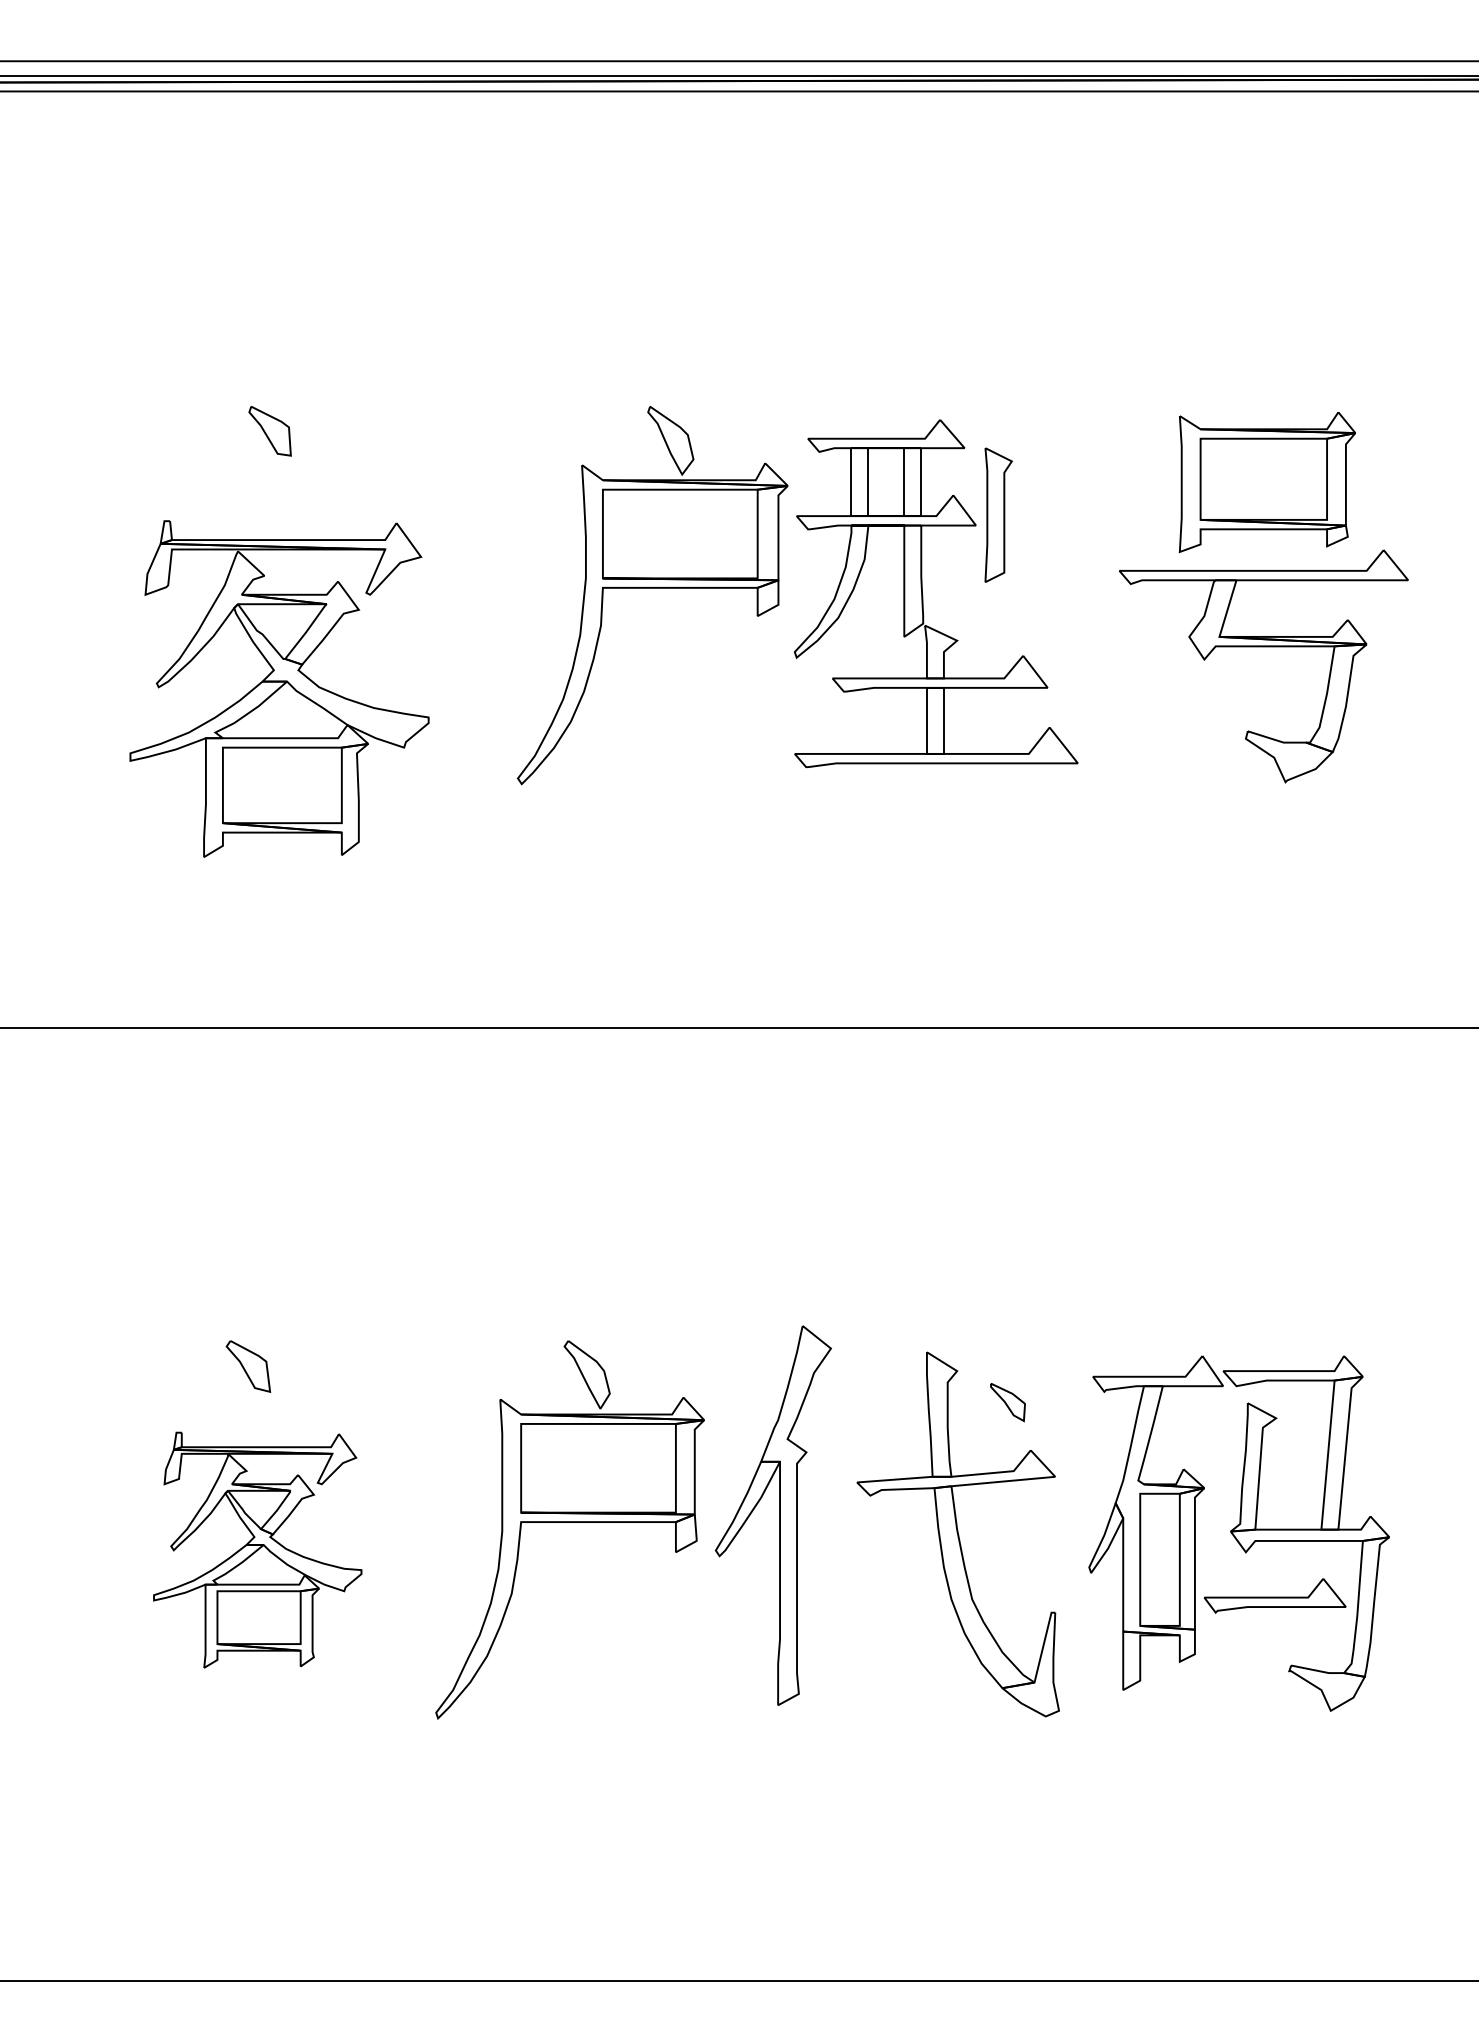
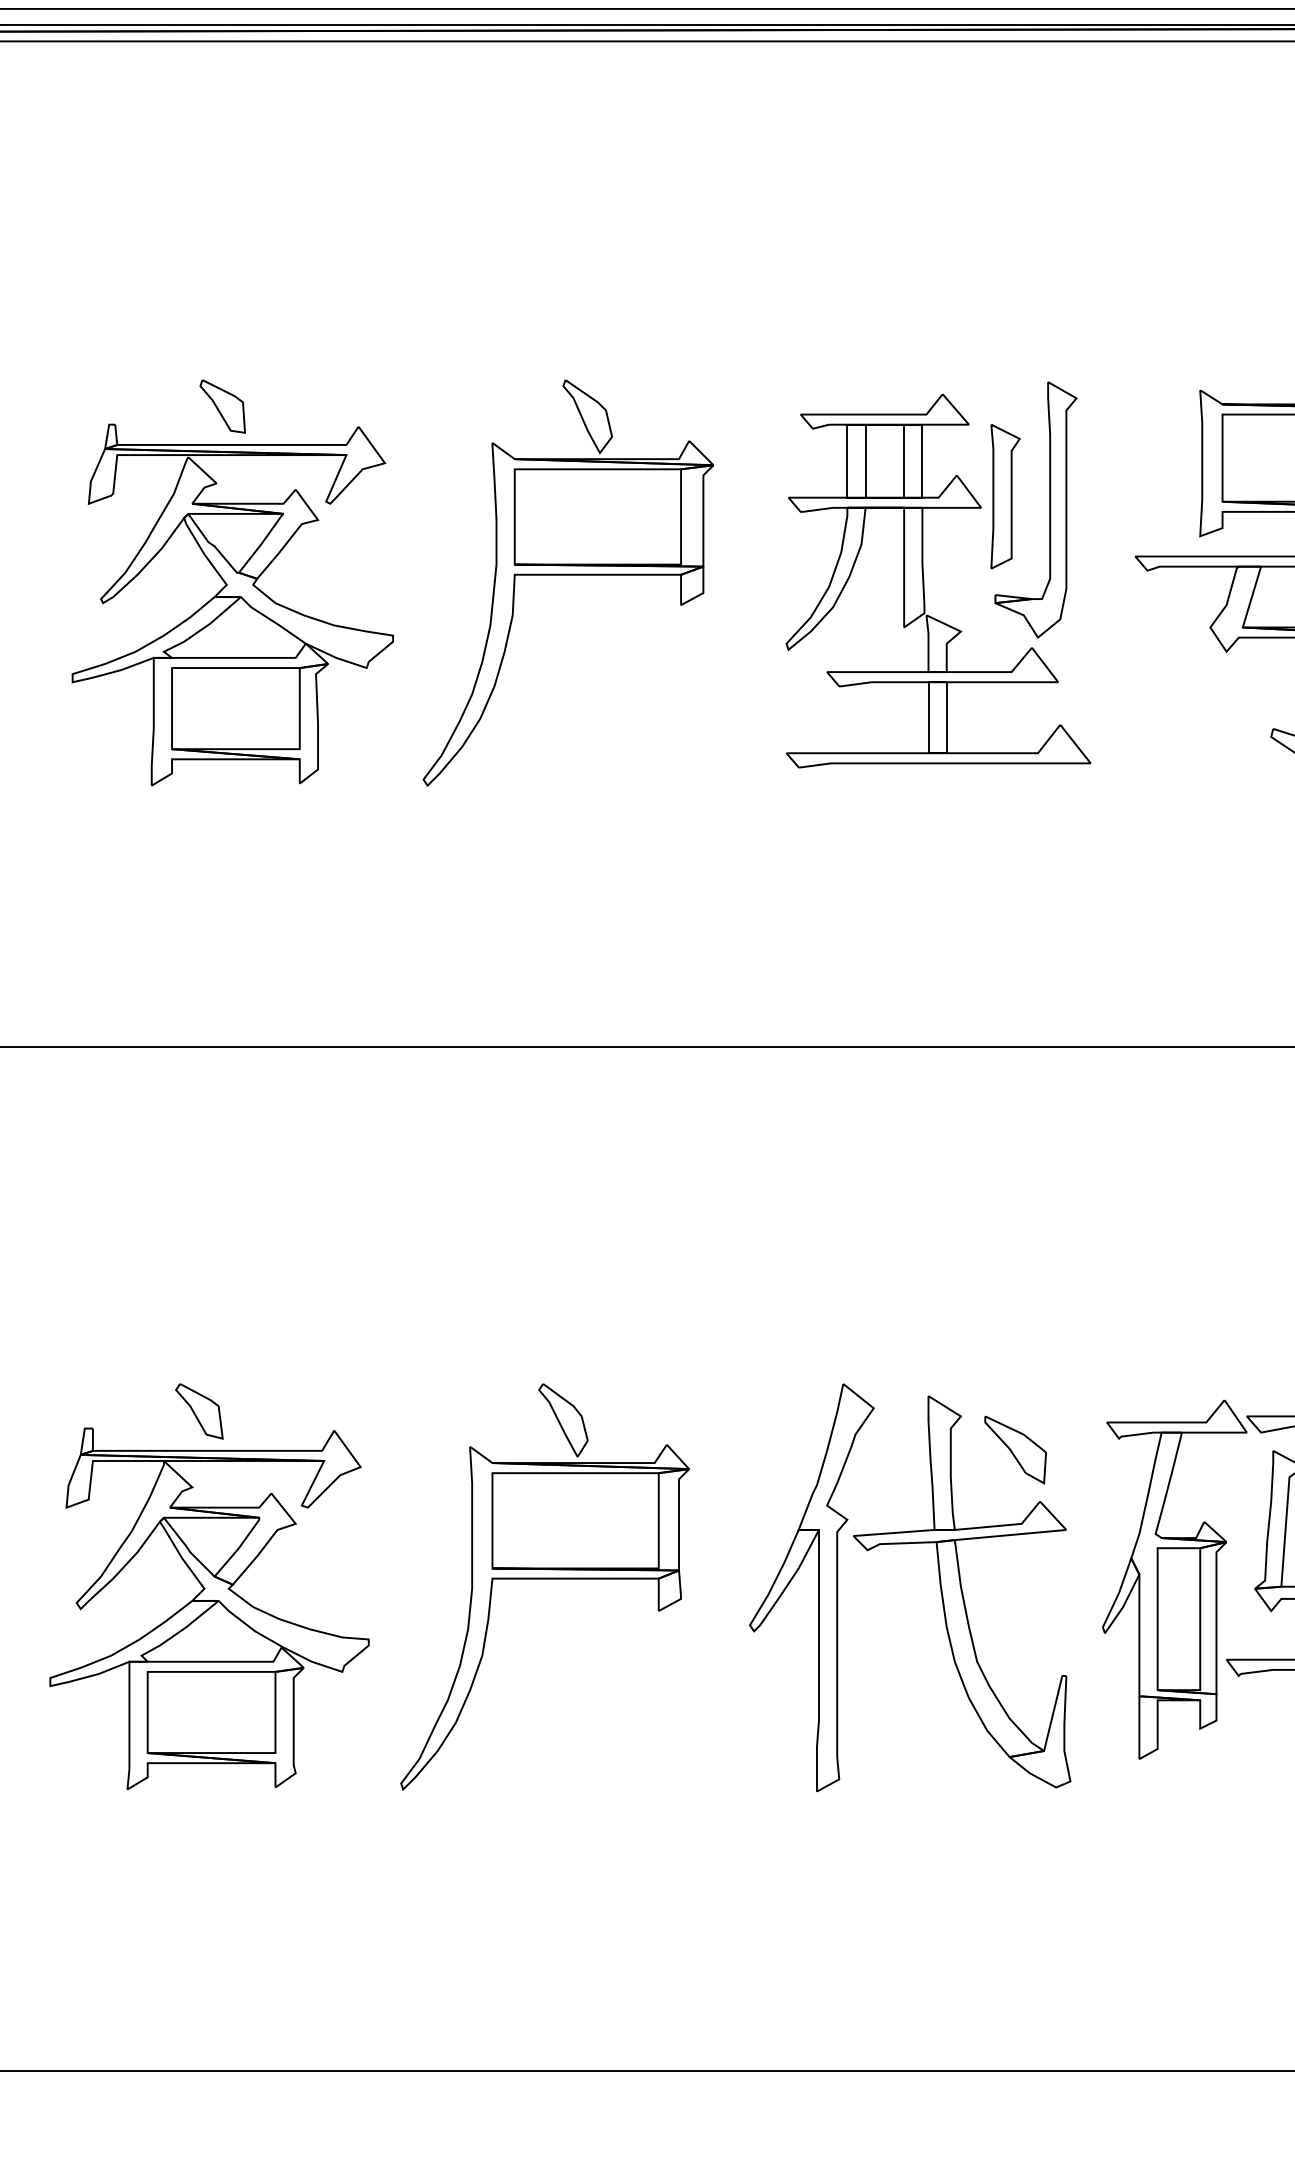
part: (1039, 527) -> (1049, 509), added
part: (652, 588) -> (568, 575), moved
part: (279, 688) -> (232, 604), moved
part: (1007, 1402) -> (1015, 1450), size x1.67
part: (779, 1515) -> (818, 1587), moved
part: (257, 1549) -> (209, 1608), size x1.43

